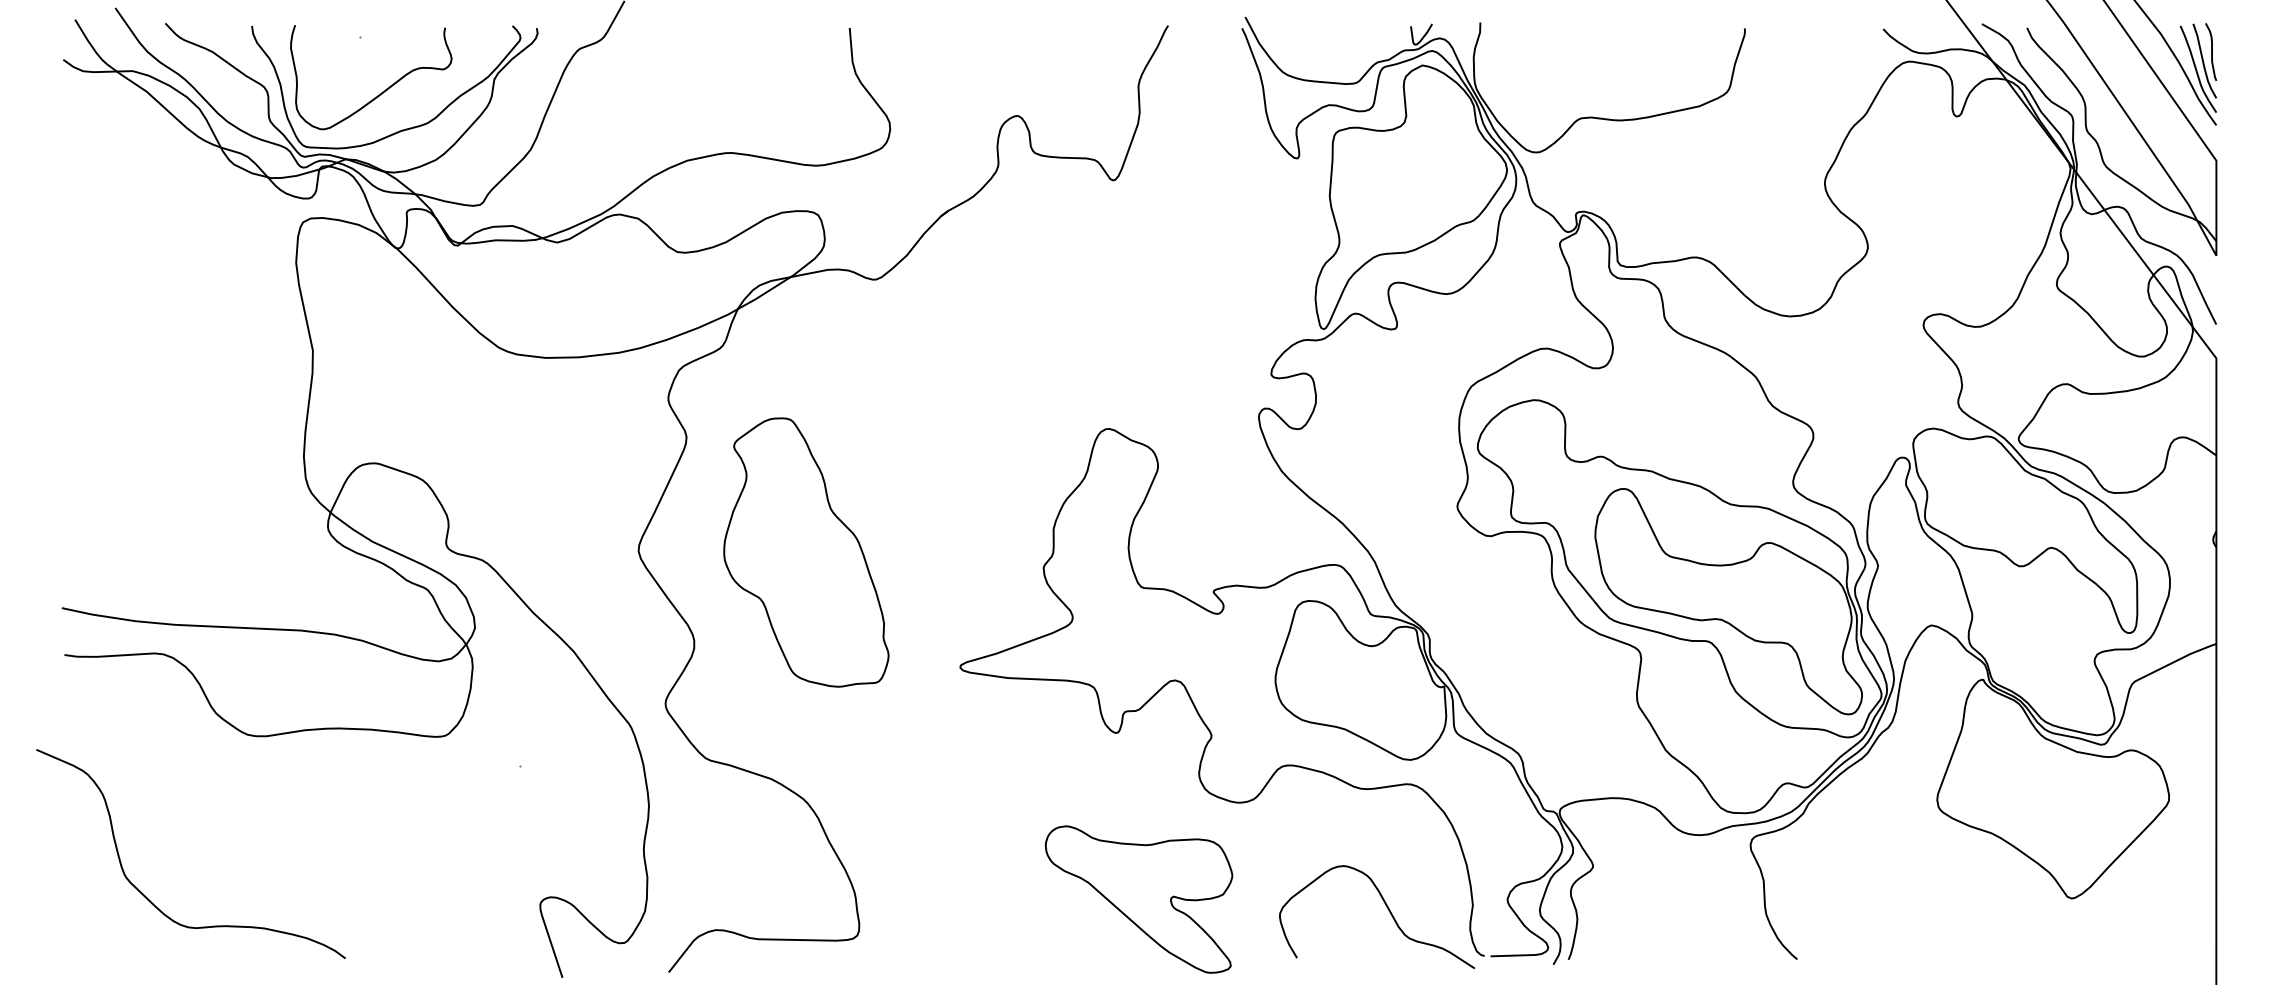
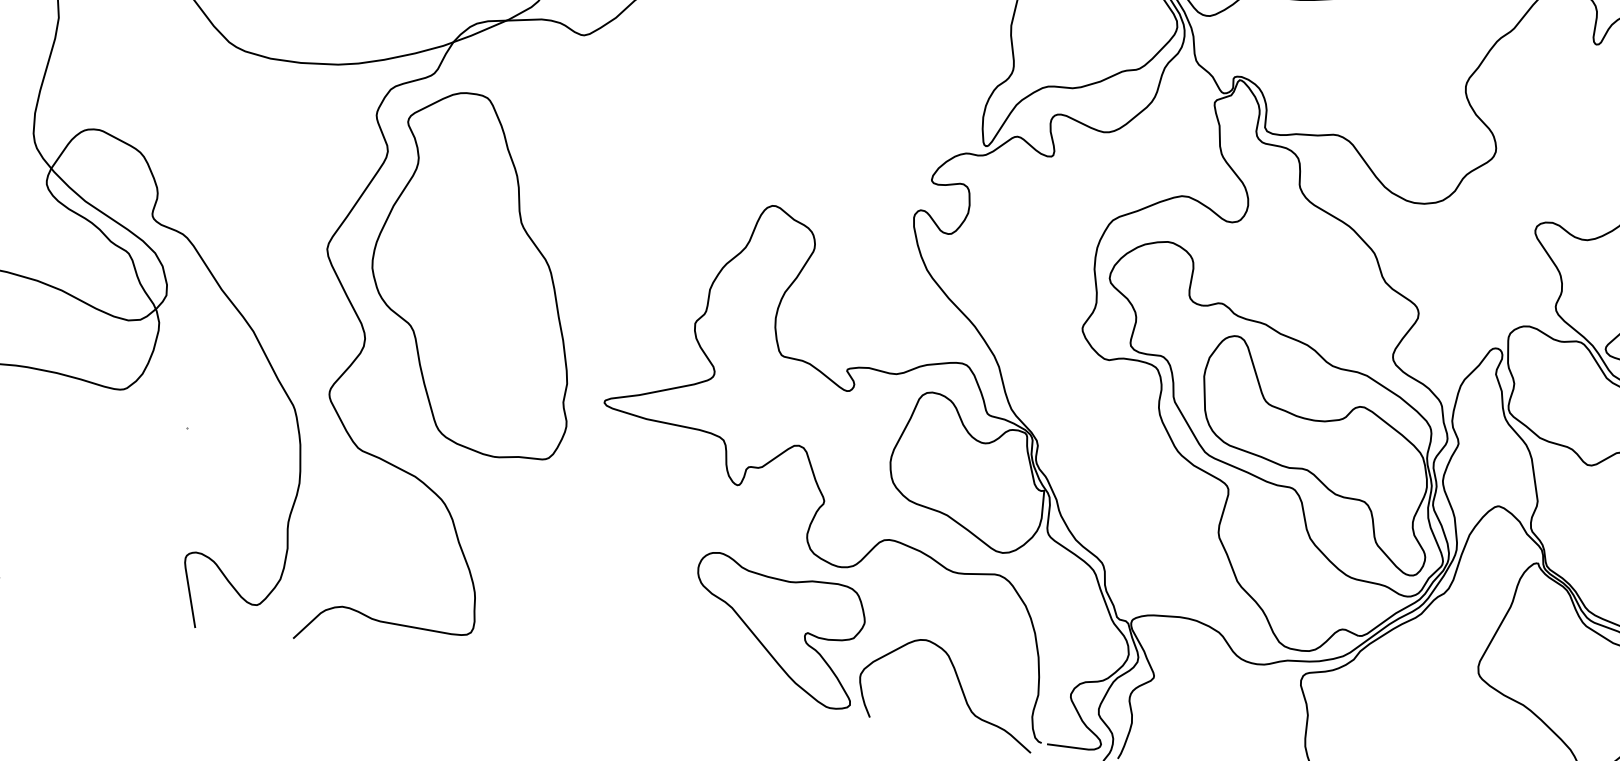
part: (806, 552) -> (480, 274), size x1.43
part: (1138, 899) -> (775, 630), moved

